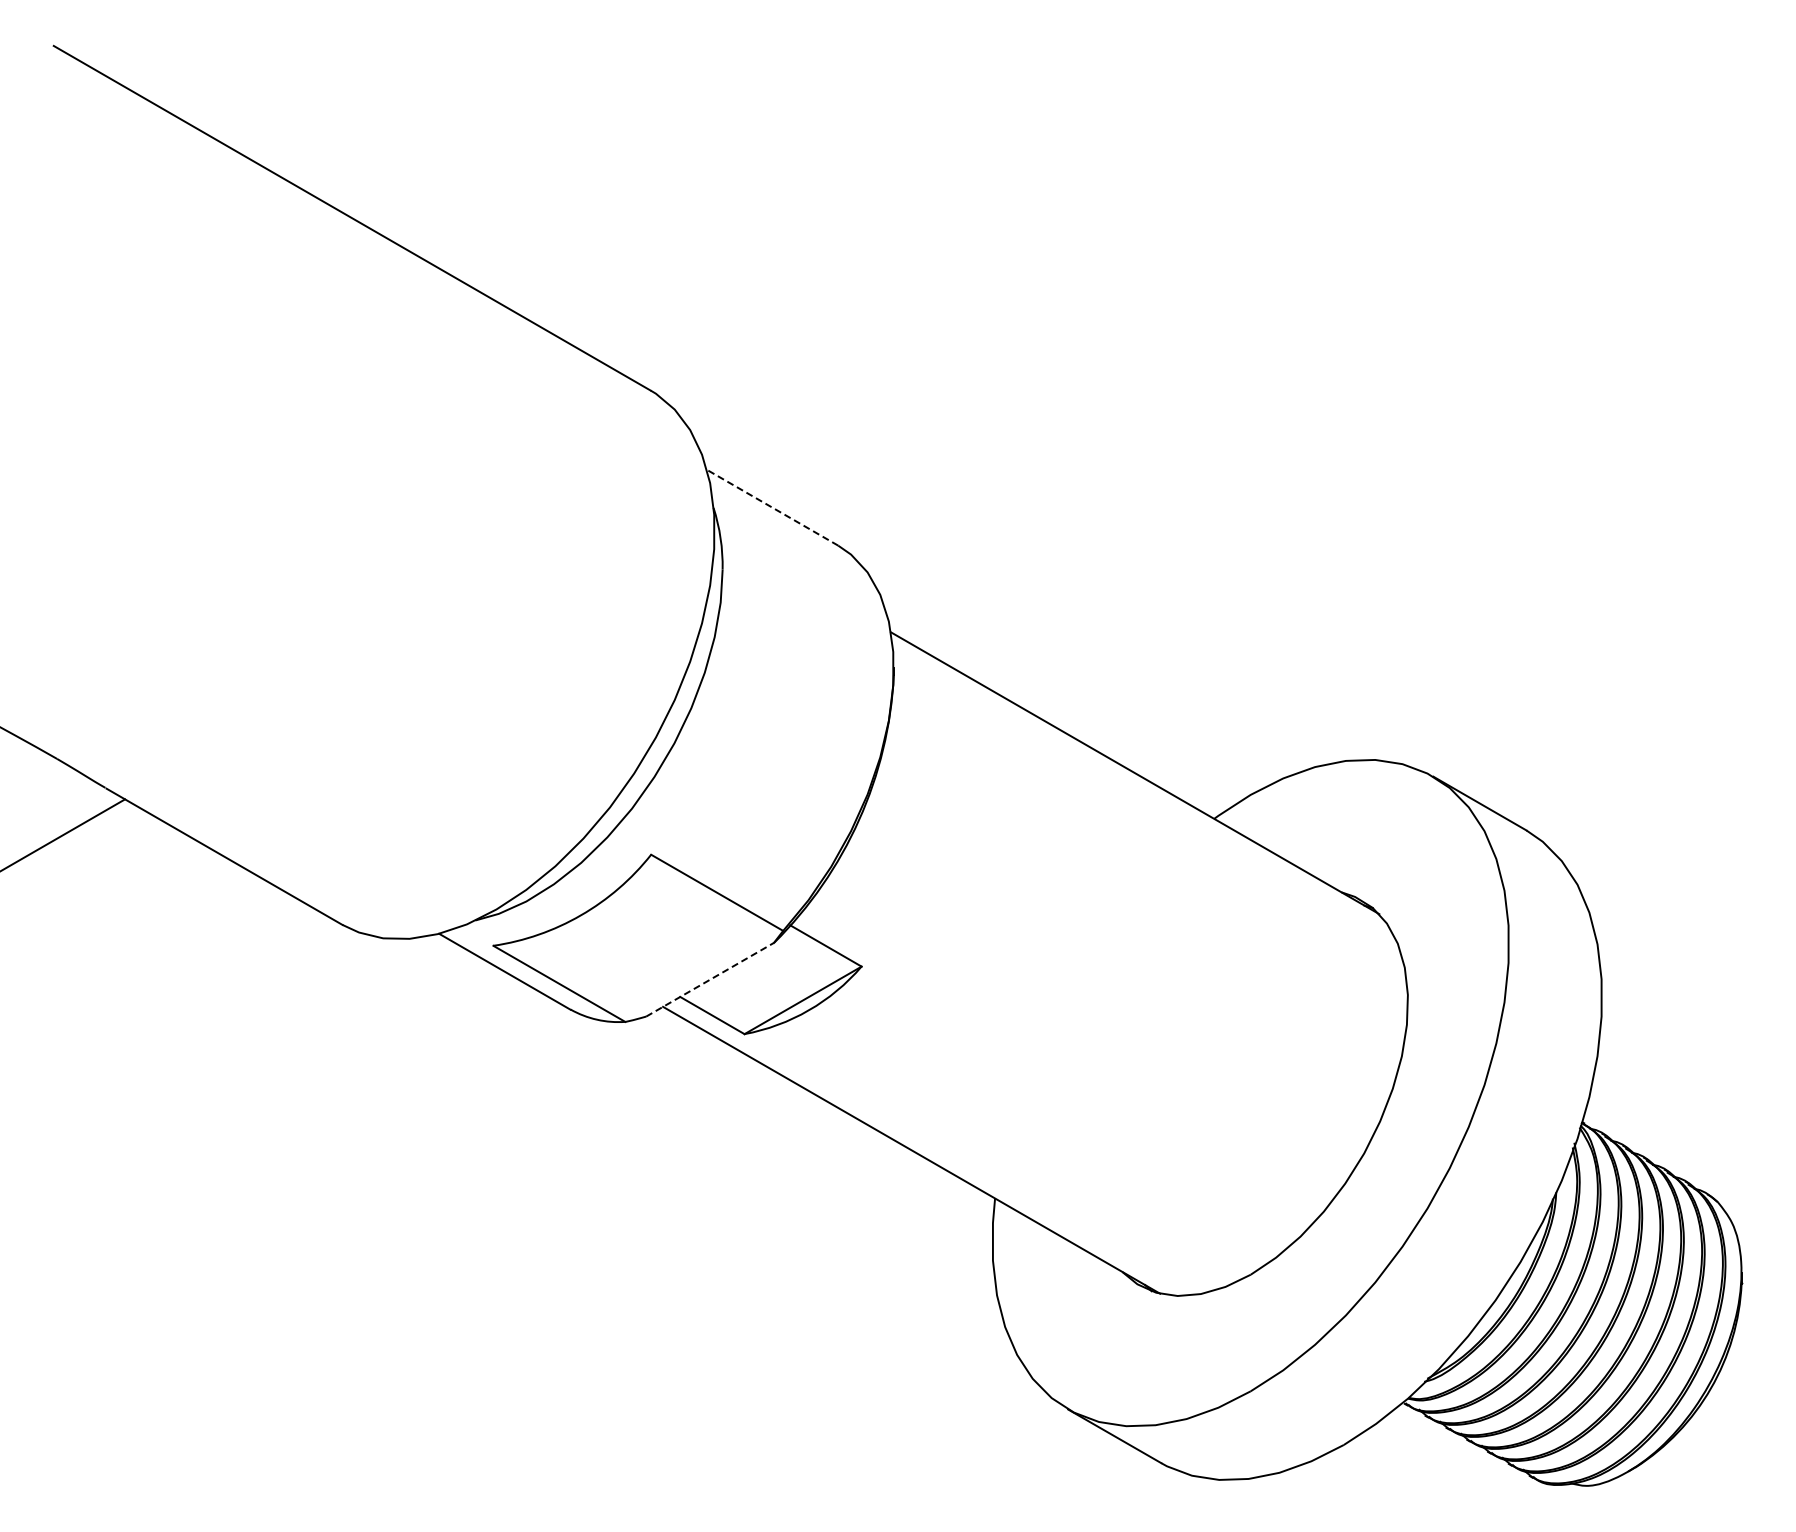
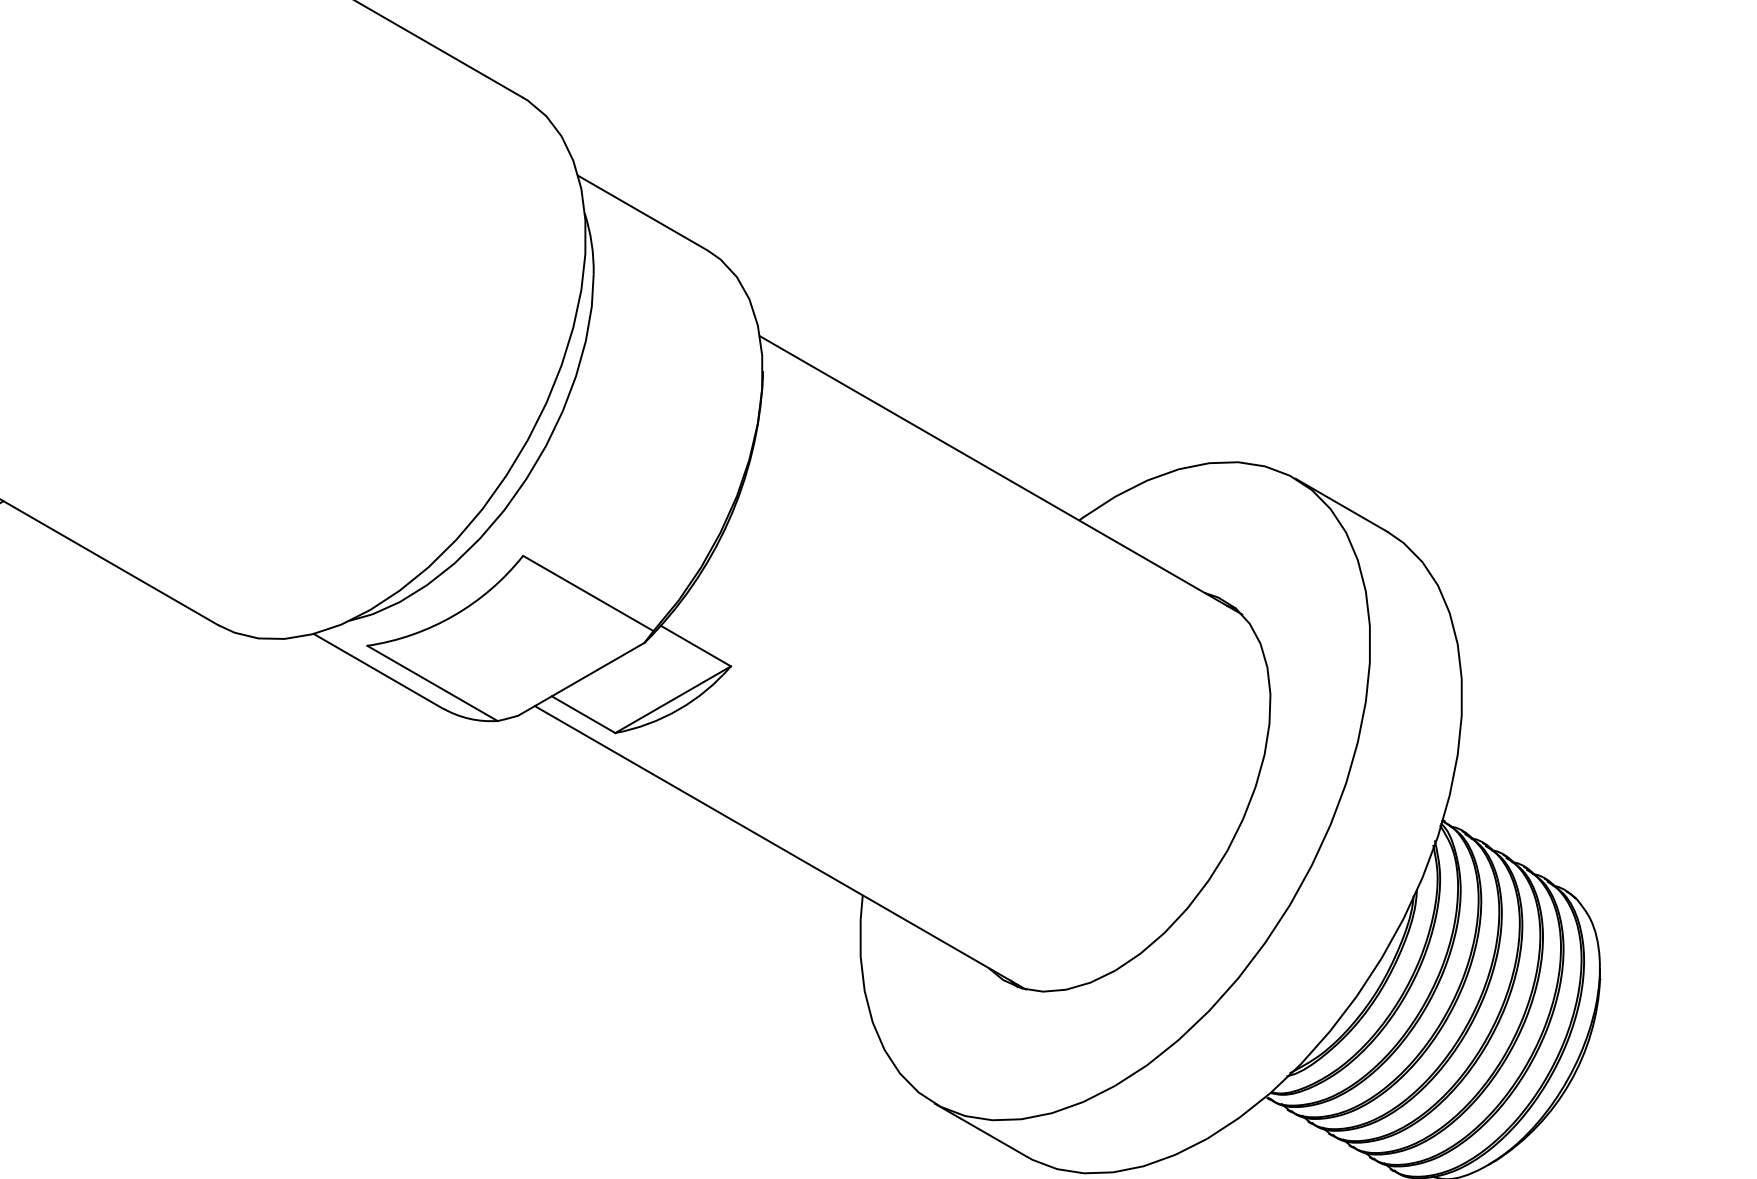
line: (772, 507) -> (642, 212), dashed -> solid
line: (710, 979) -> (581, 679), dashed -> solid

